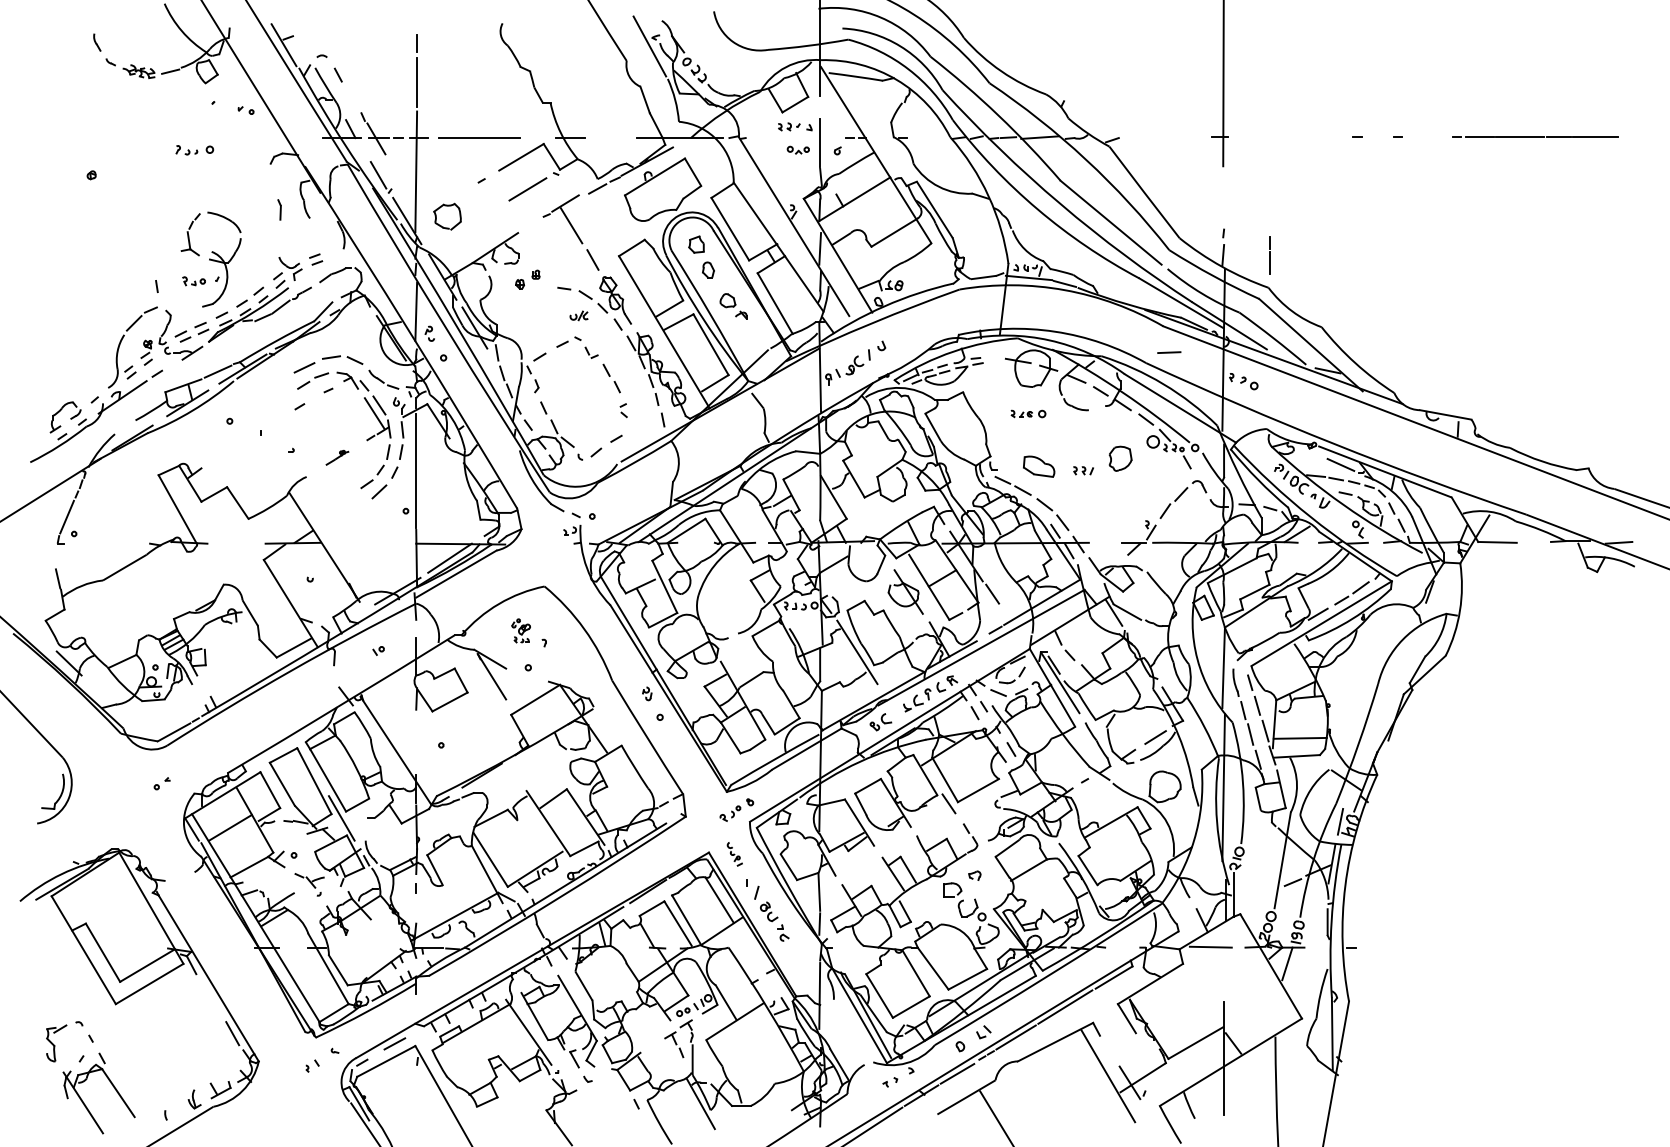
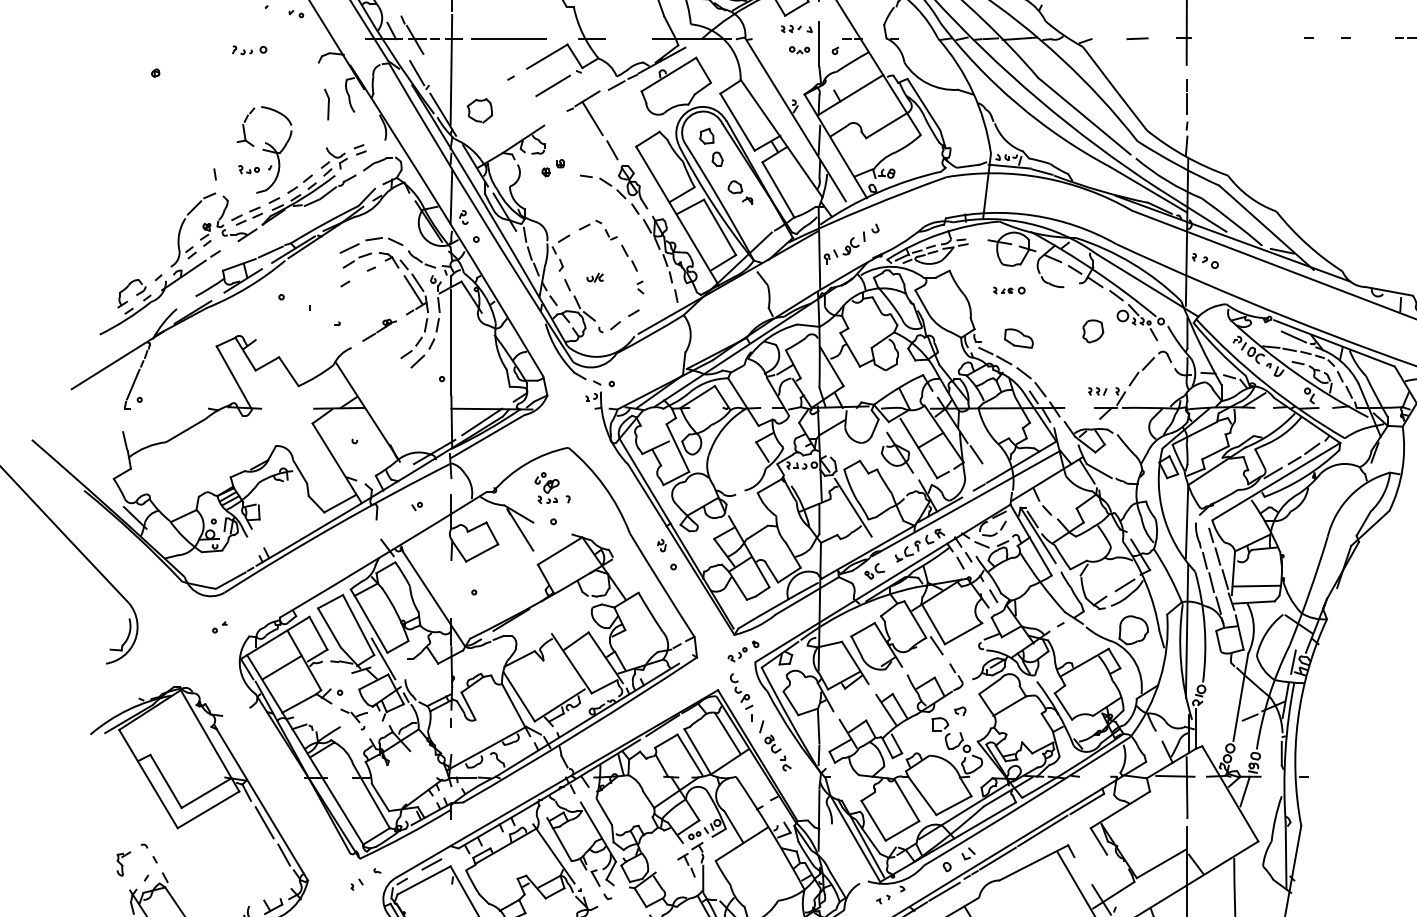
part: (279, 209) -> (326, 104), size x1.67
line: (1269, 255) -> (1185, 96), moved
part: (578, 315) -> (594, 277), moved
line: (1169, 352) -> (1137, 38), moved
part: (337, 457) -> (379, 330), size x1.67
part: (1083, 470) -> (1097, 391), moved
part: (520, 630) -> (546, 487), size x1.43
part: (734, 854) -> (741, 691), size x1.67
line: (1223, 959) -> (1186, 787), added
line: (211, 998) -> (264, 823), added
part: (56, 1043) -> (123, 864), size x0.71

